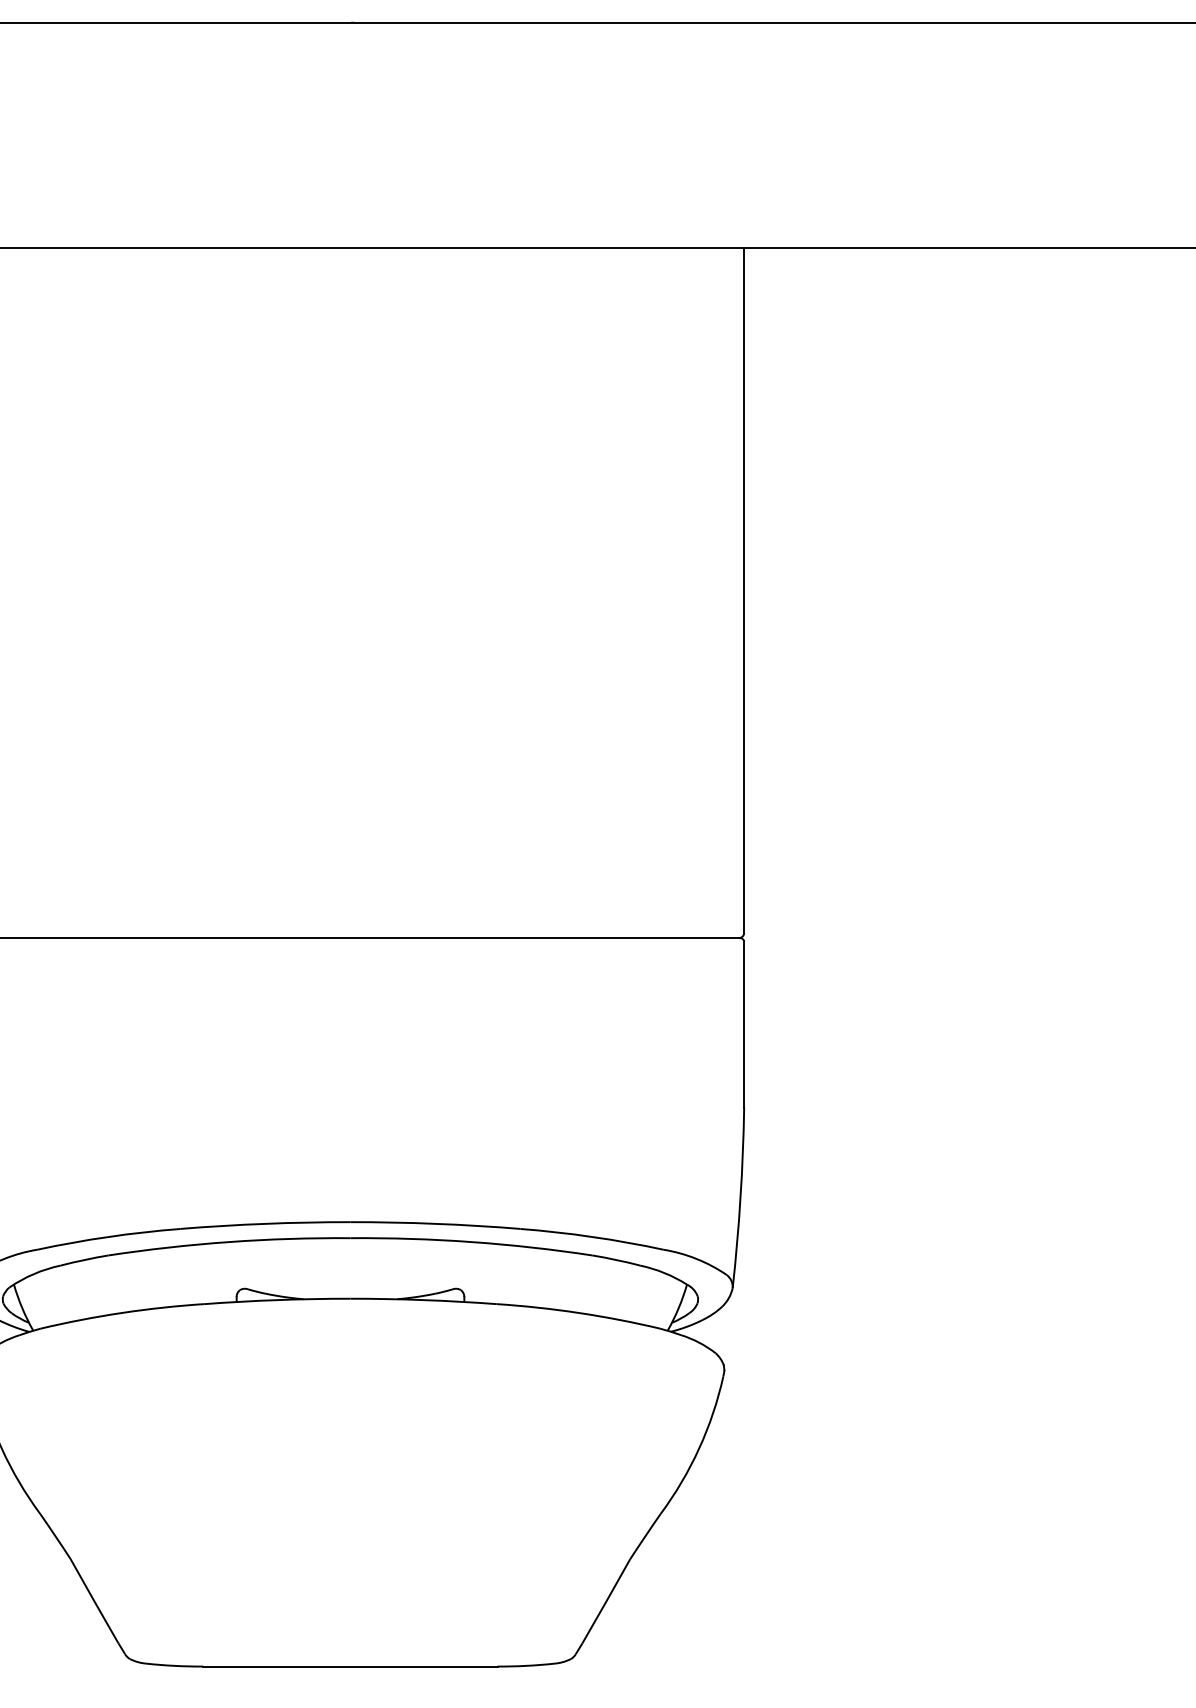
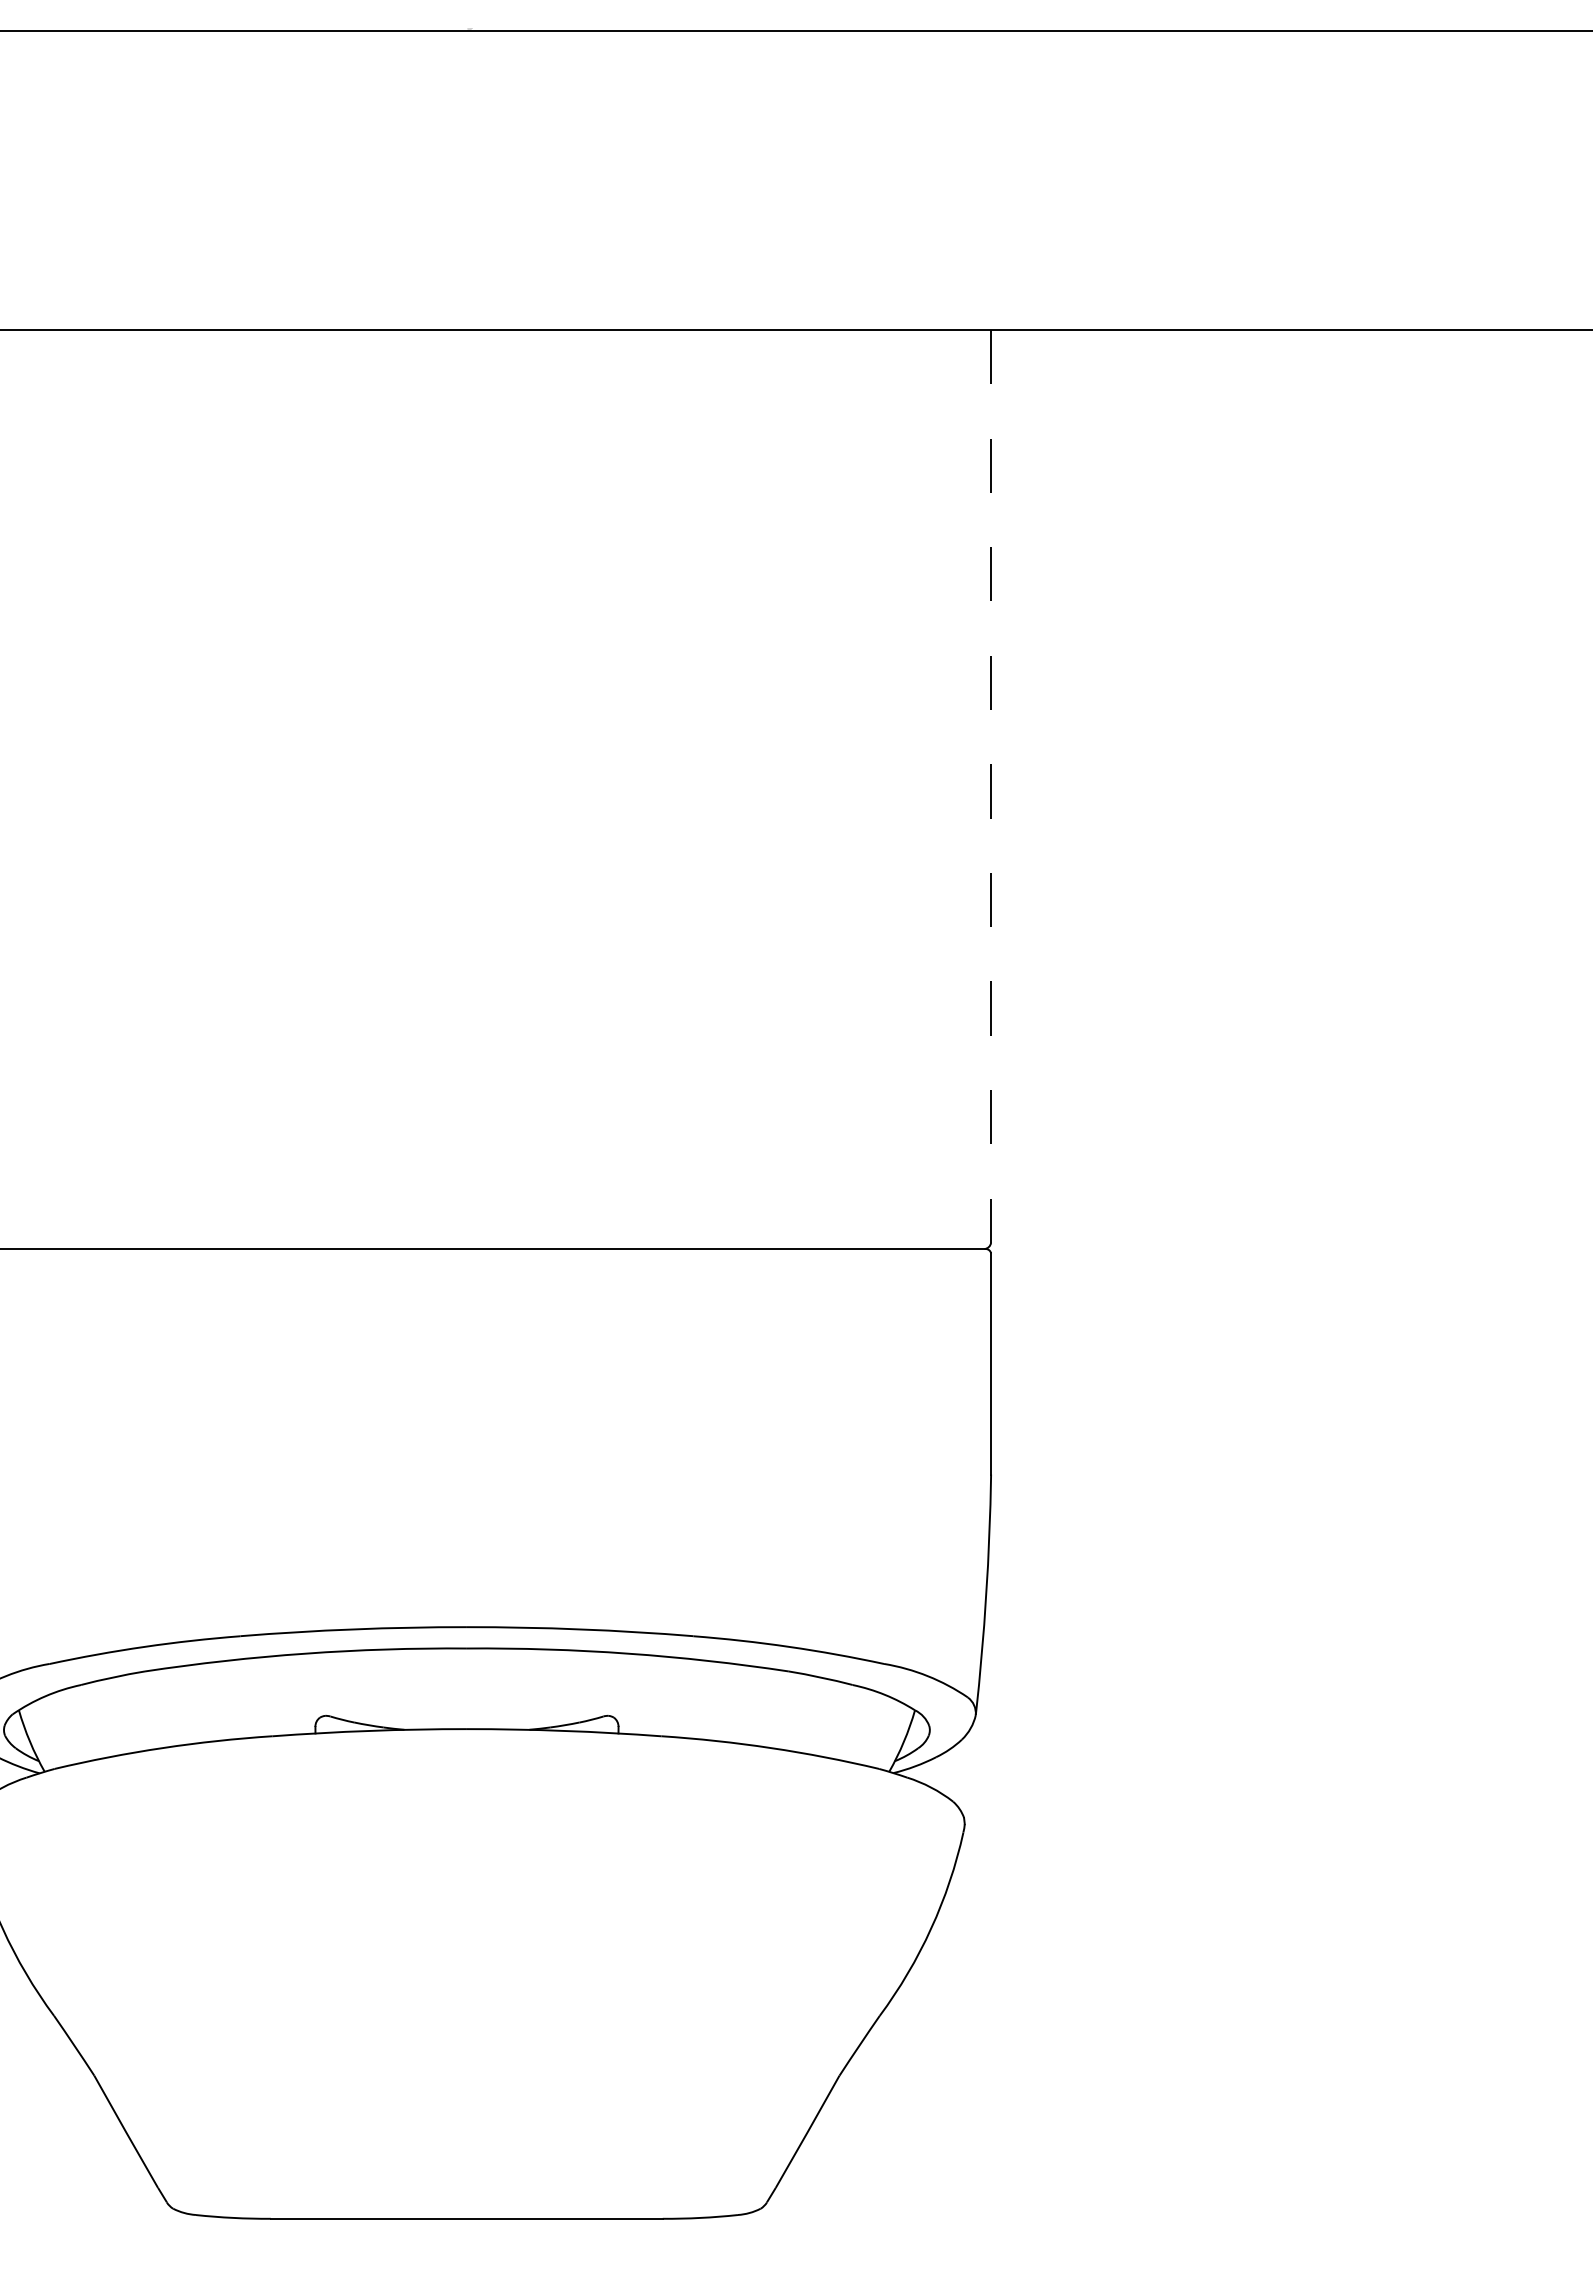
line: (744, 590) -> (991, 786), solid -> dashed

